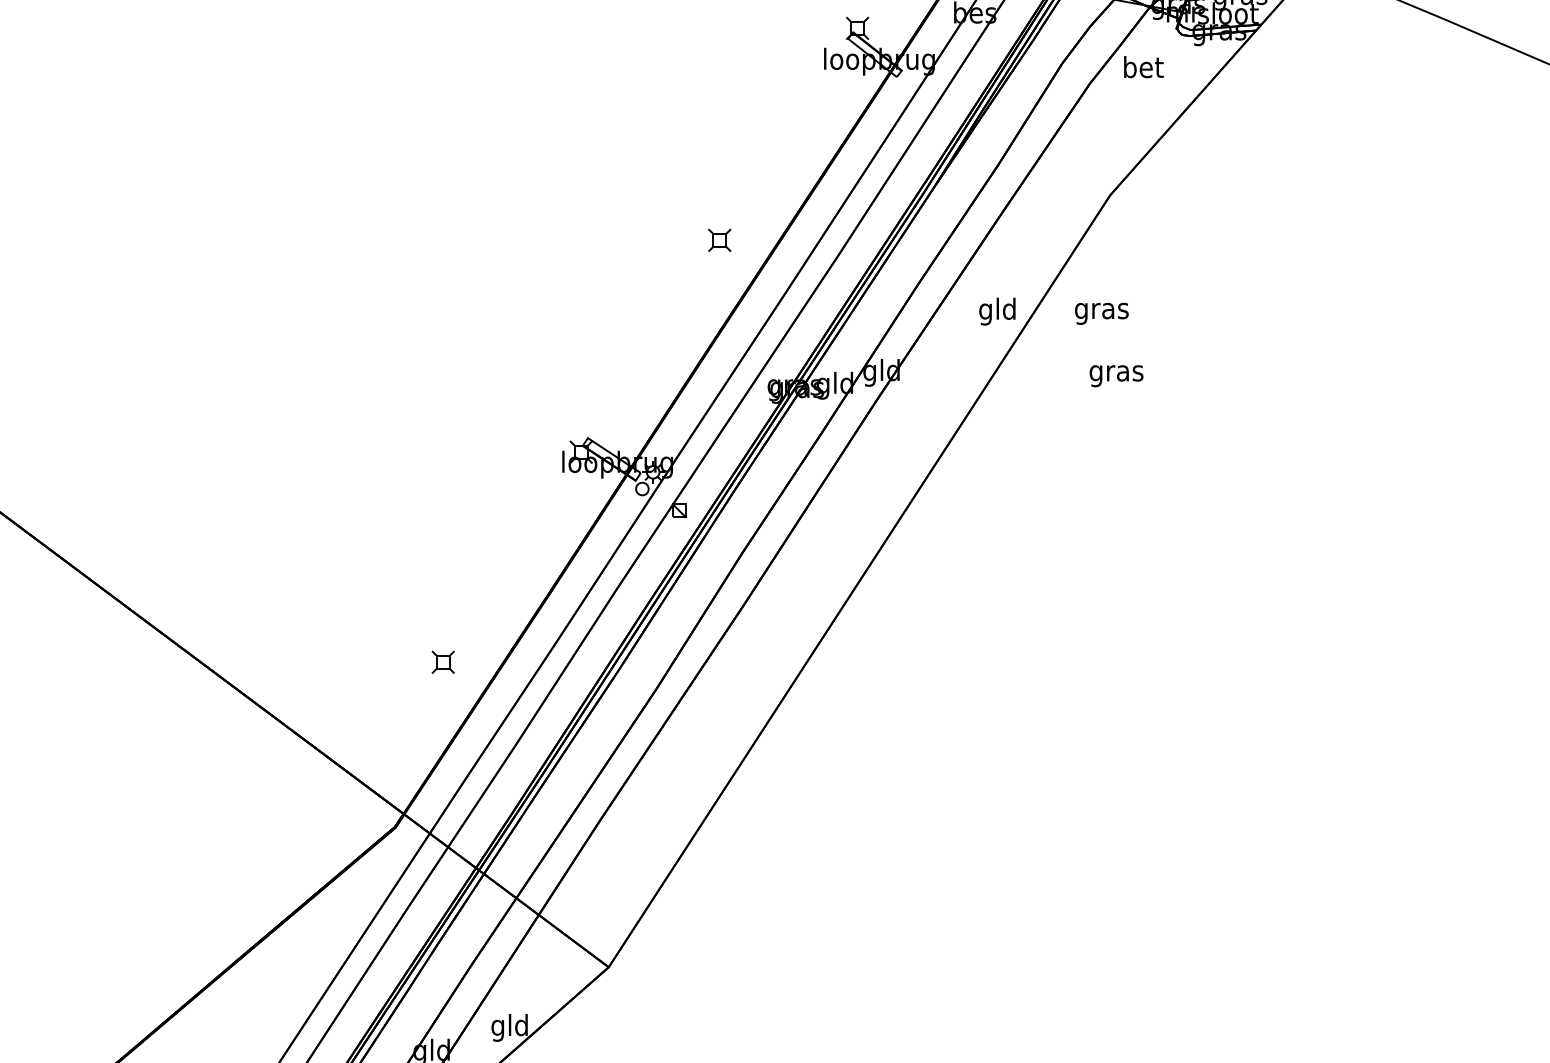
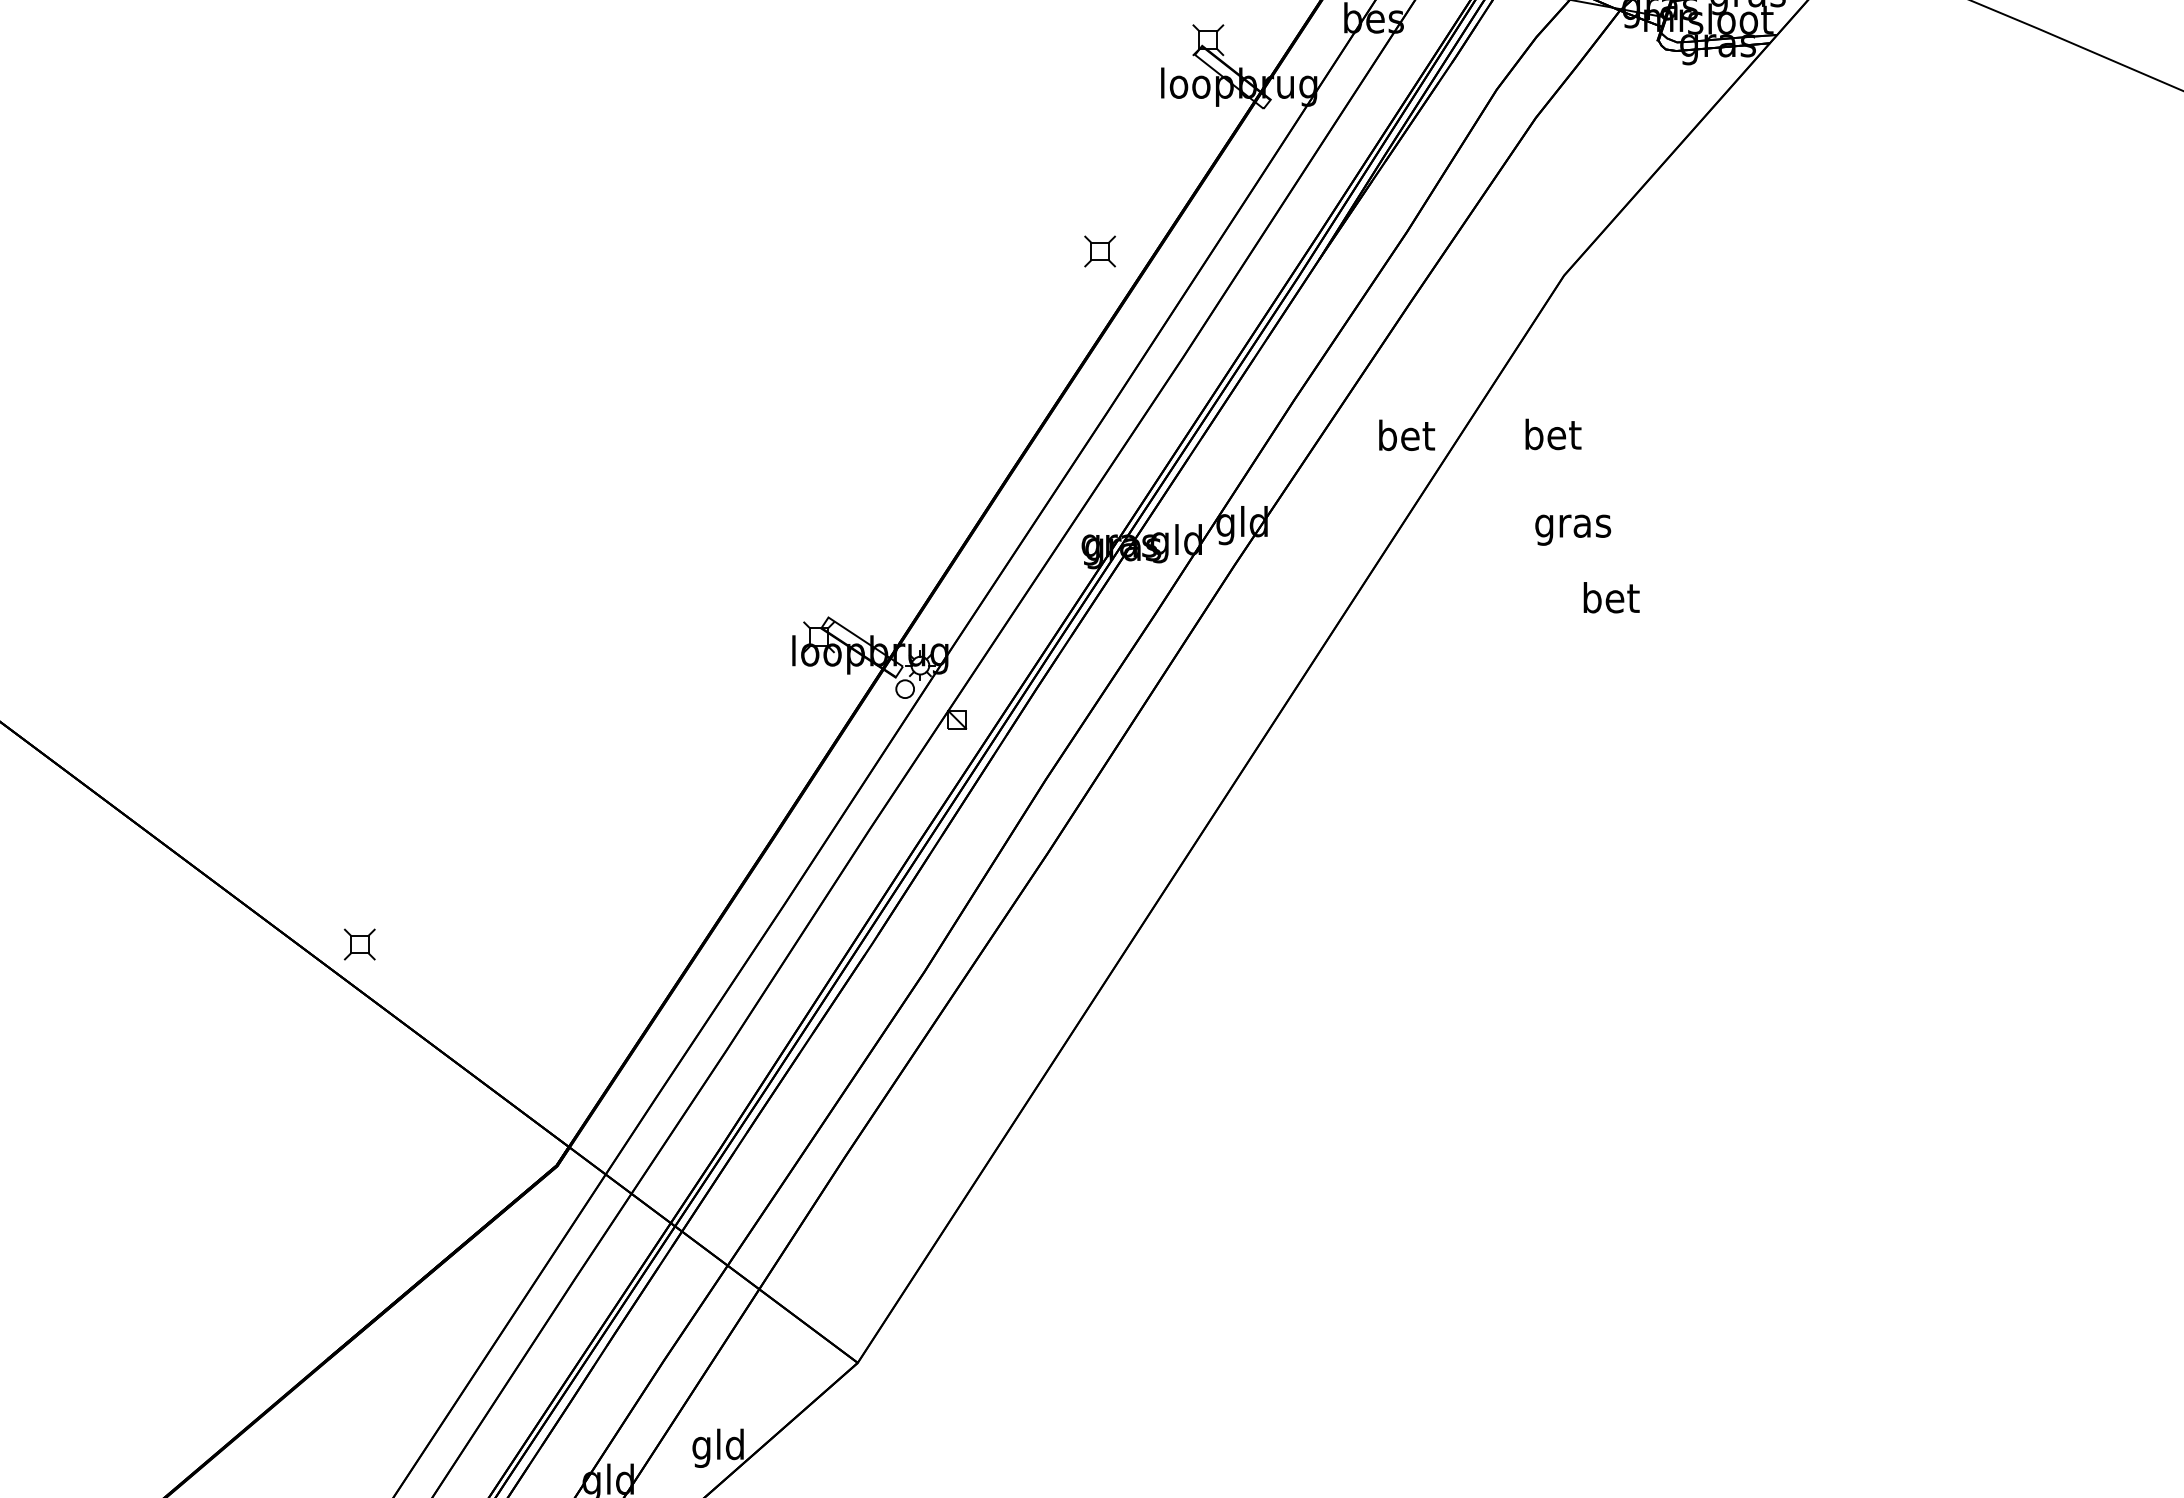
text: (1143, 67) -> (1611, 598), moved
part: (719, 239) -> (1099, 250), moved
text: (1101, 310) -> (1551, 437), gras -> bet
text: (998, 311) -> (1406, 439), gld -> bet
part: (442, 661) -> (358, 943), moved

